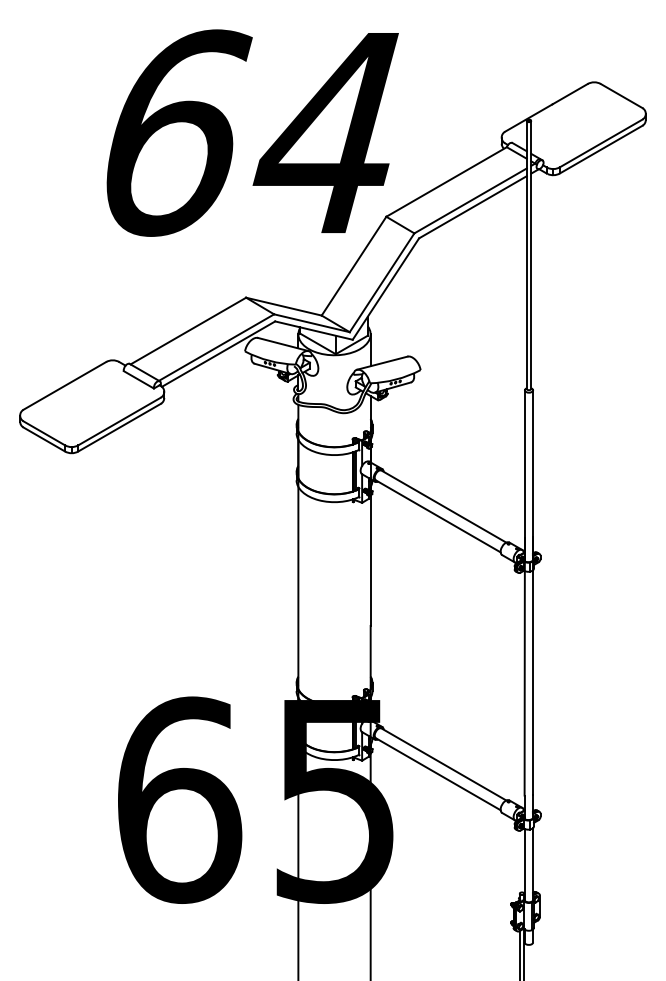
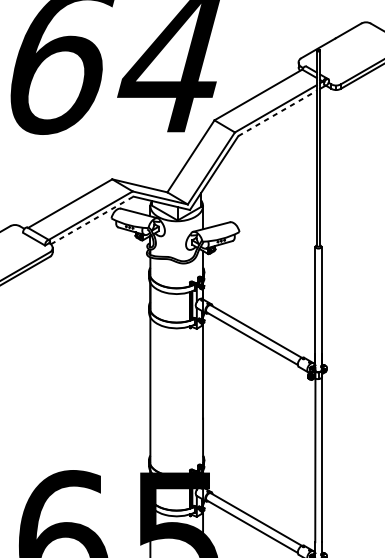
line: (473, 207) -> (278, 113), solid -> dashed
line: (219, 353) -> (92, 220), solid -> dashed

